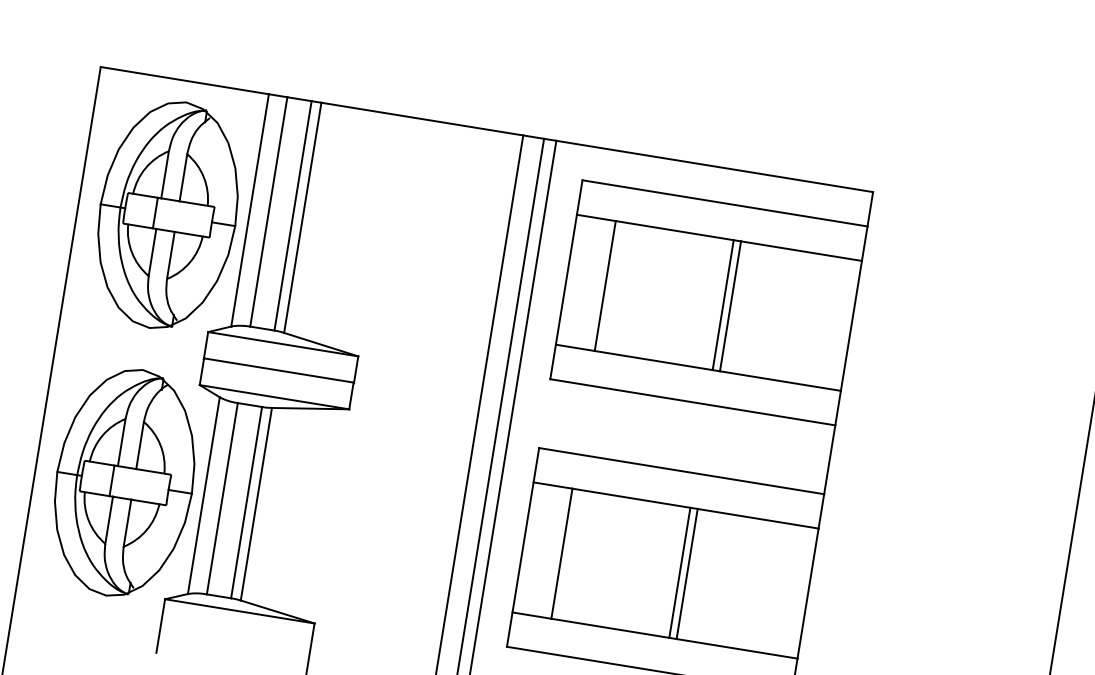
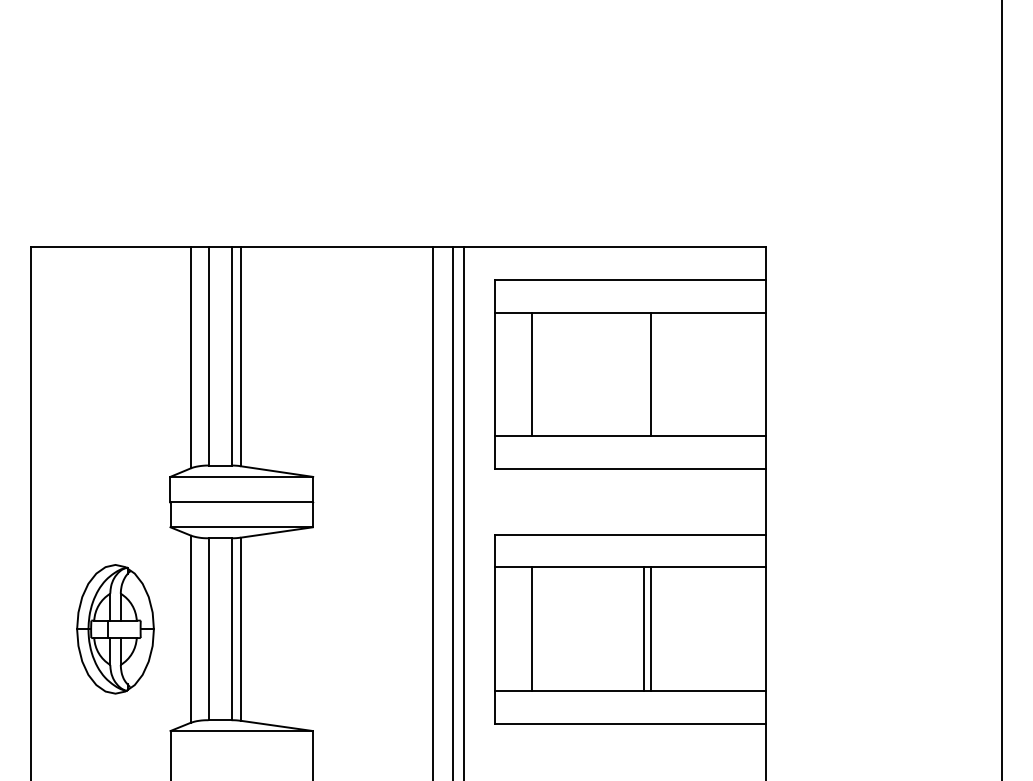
part: (167, 215) -> (115, 374), removed
line: (723, 304) -> (643, 374), removed
part: (124, 483) -> (115, 629), size x0.6

